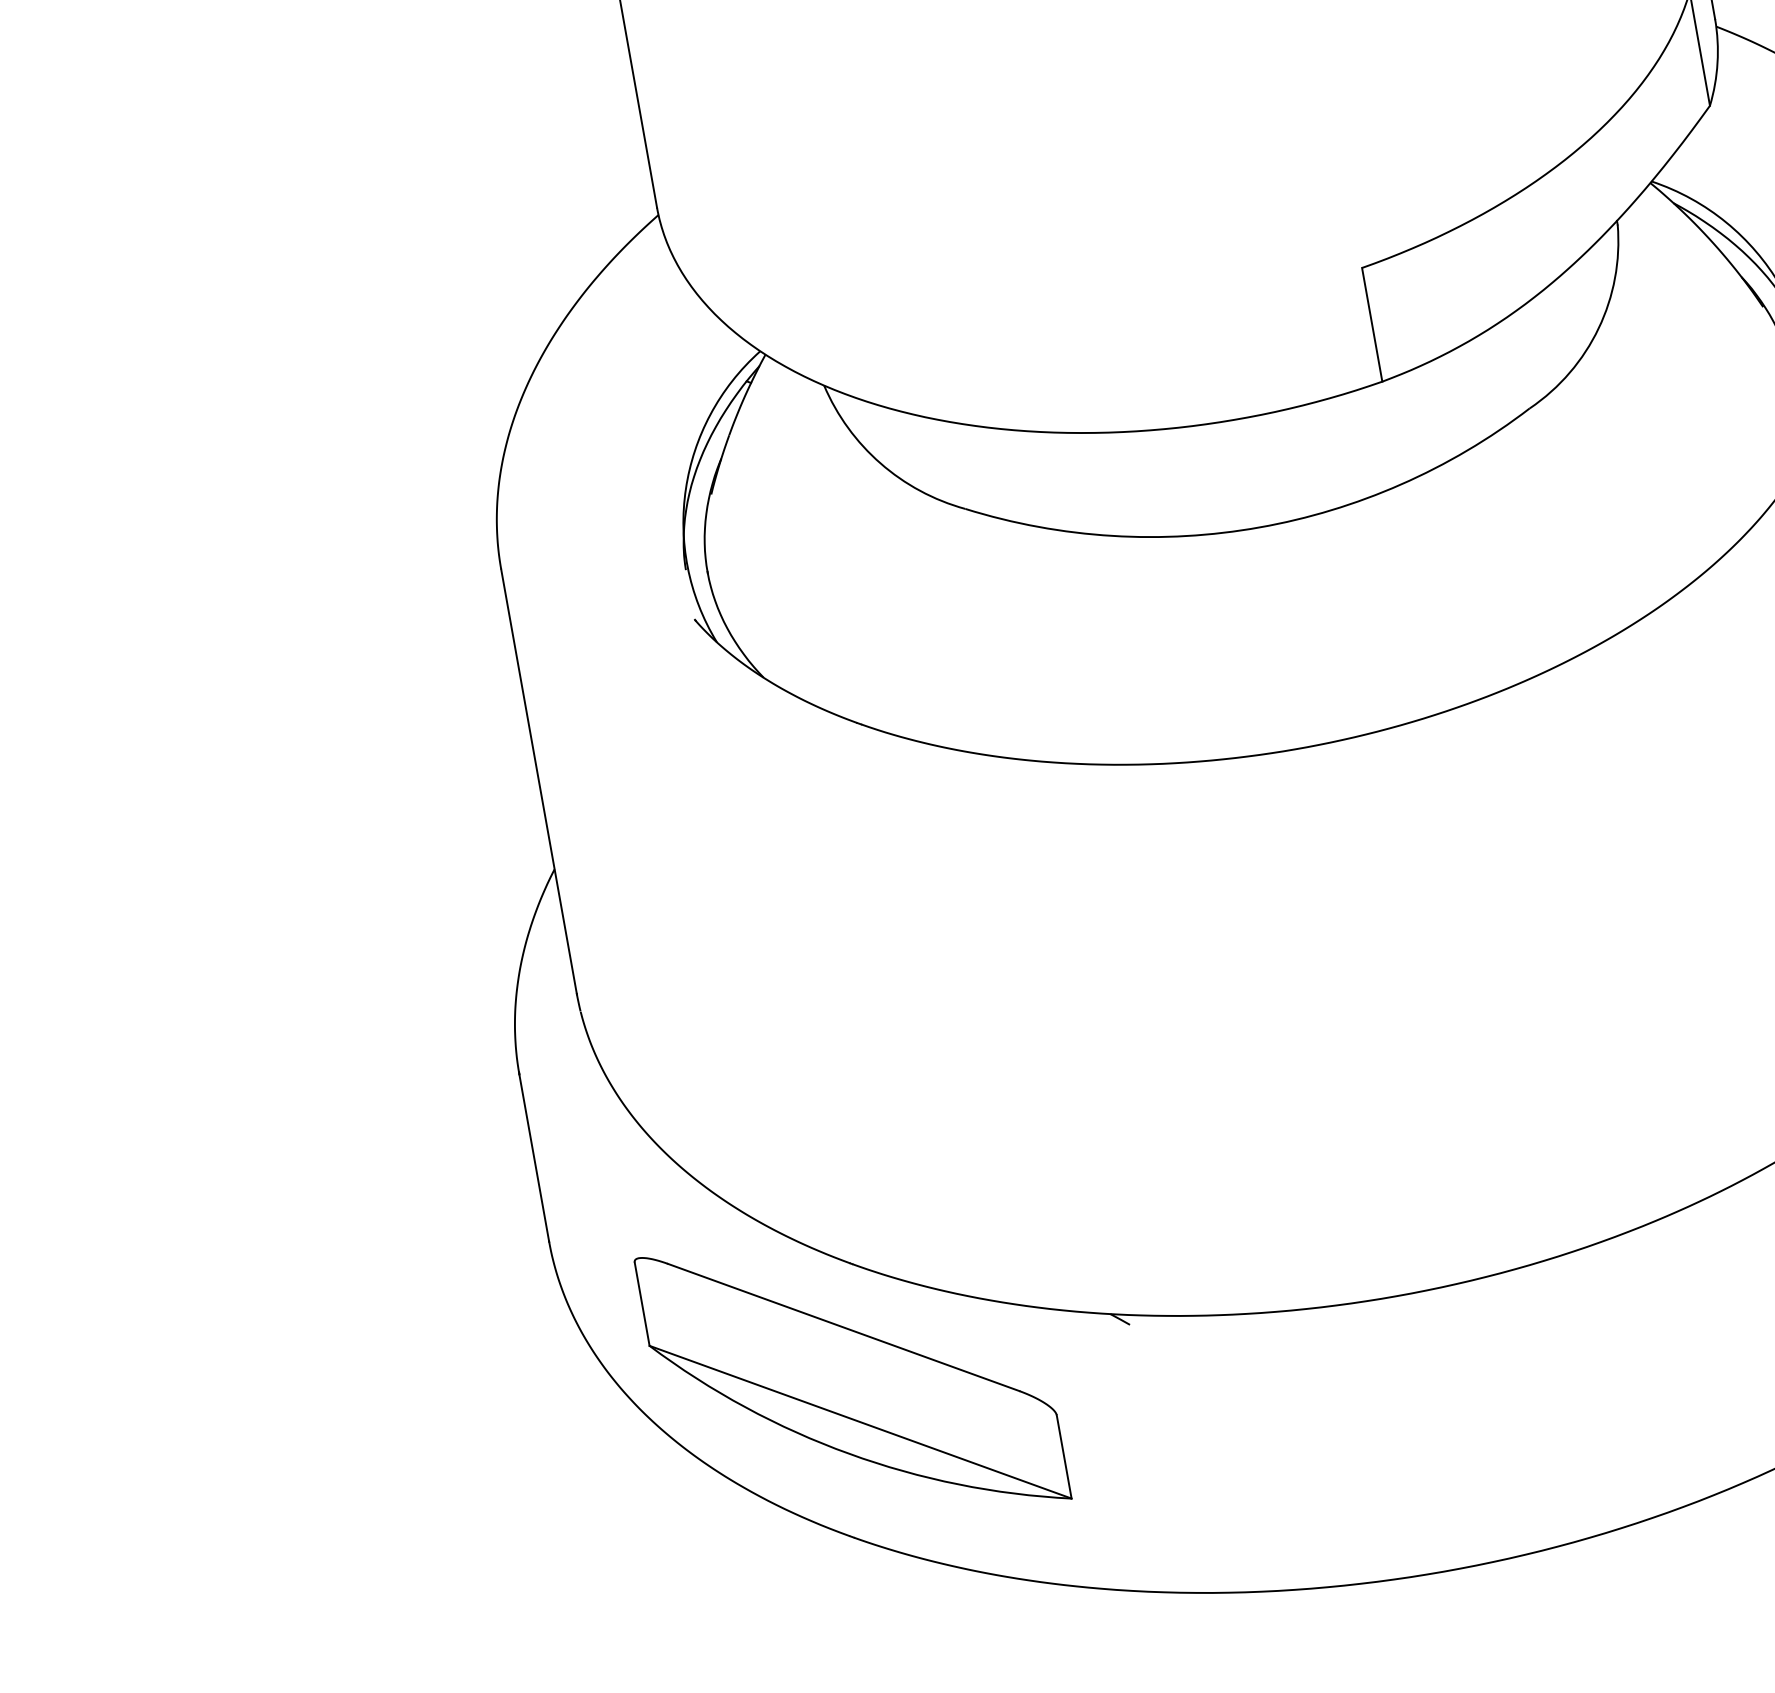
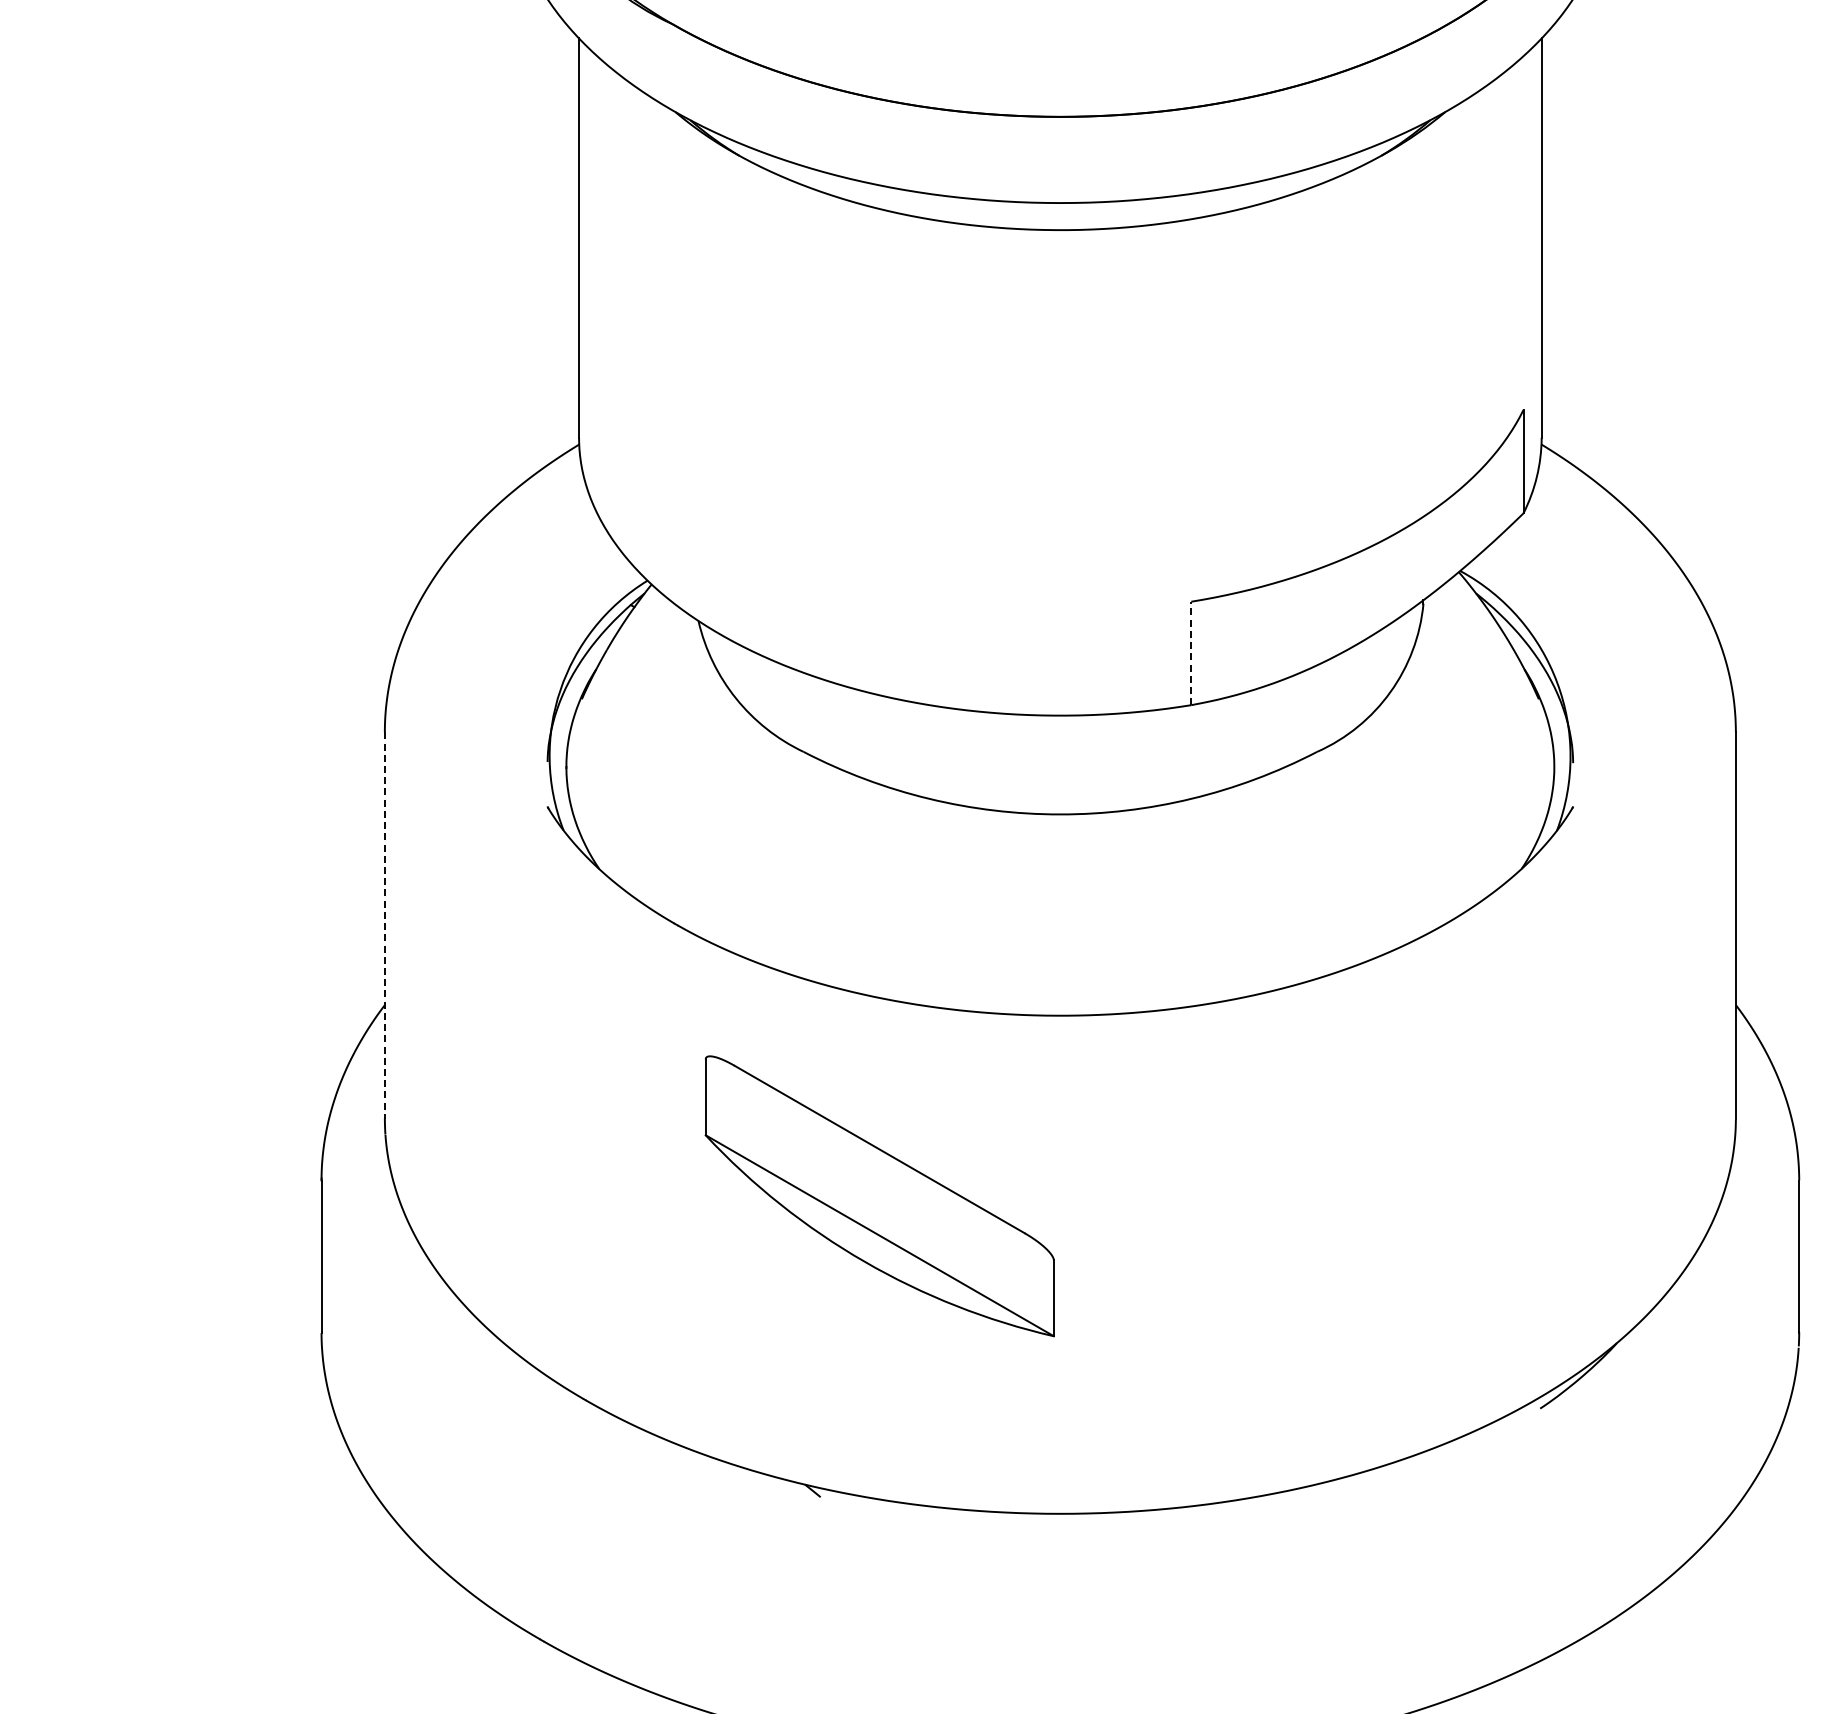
line: (1372, 324) -> (1191, 653), solid -> dashed
line: (538, 781) -> (384, 925), solid -> dashed
part: (852, 1379) -> (879, 1196), moved

